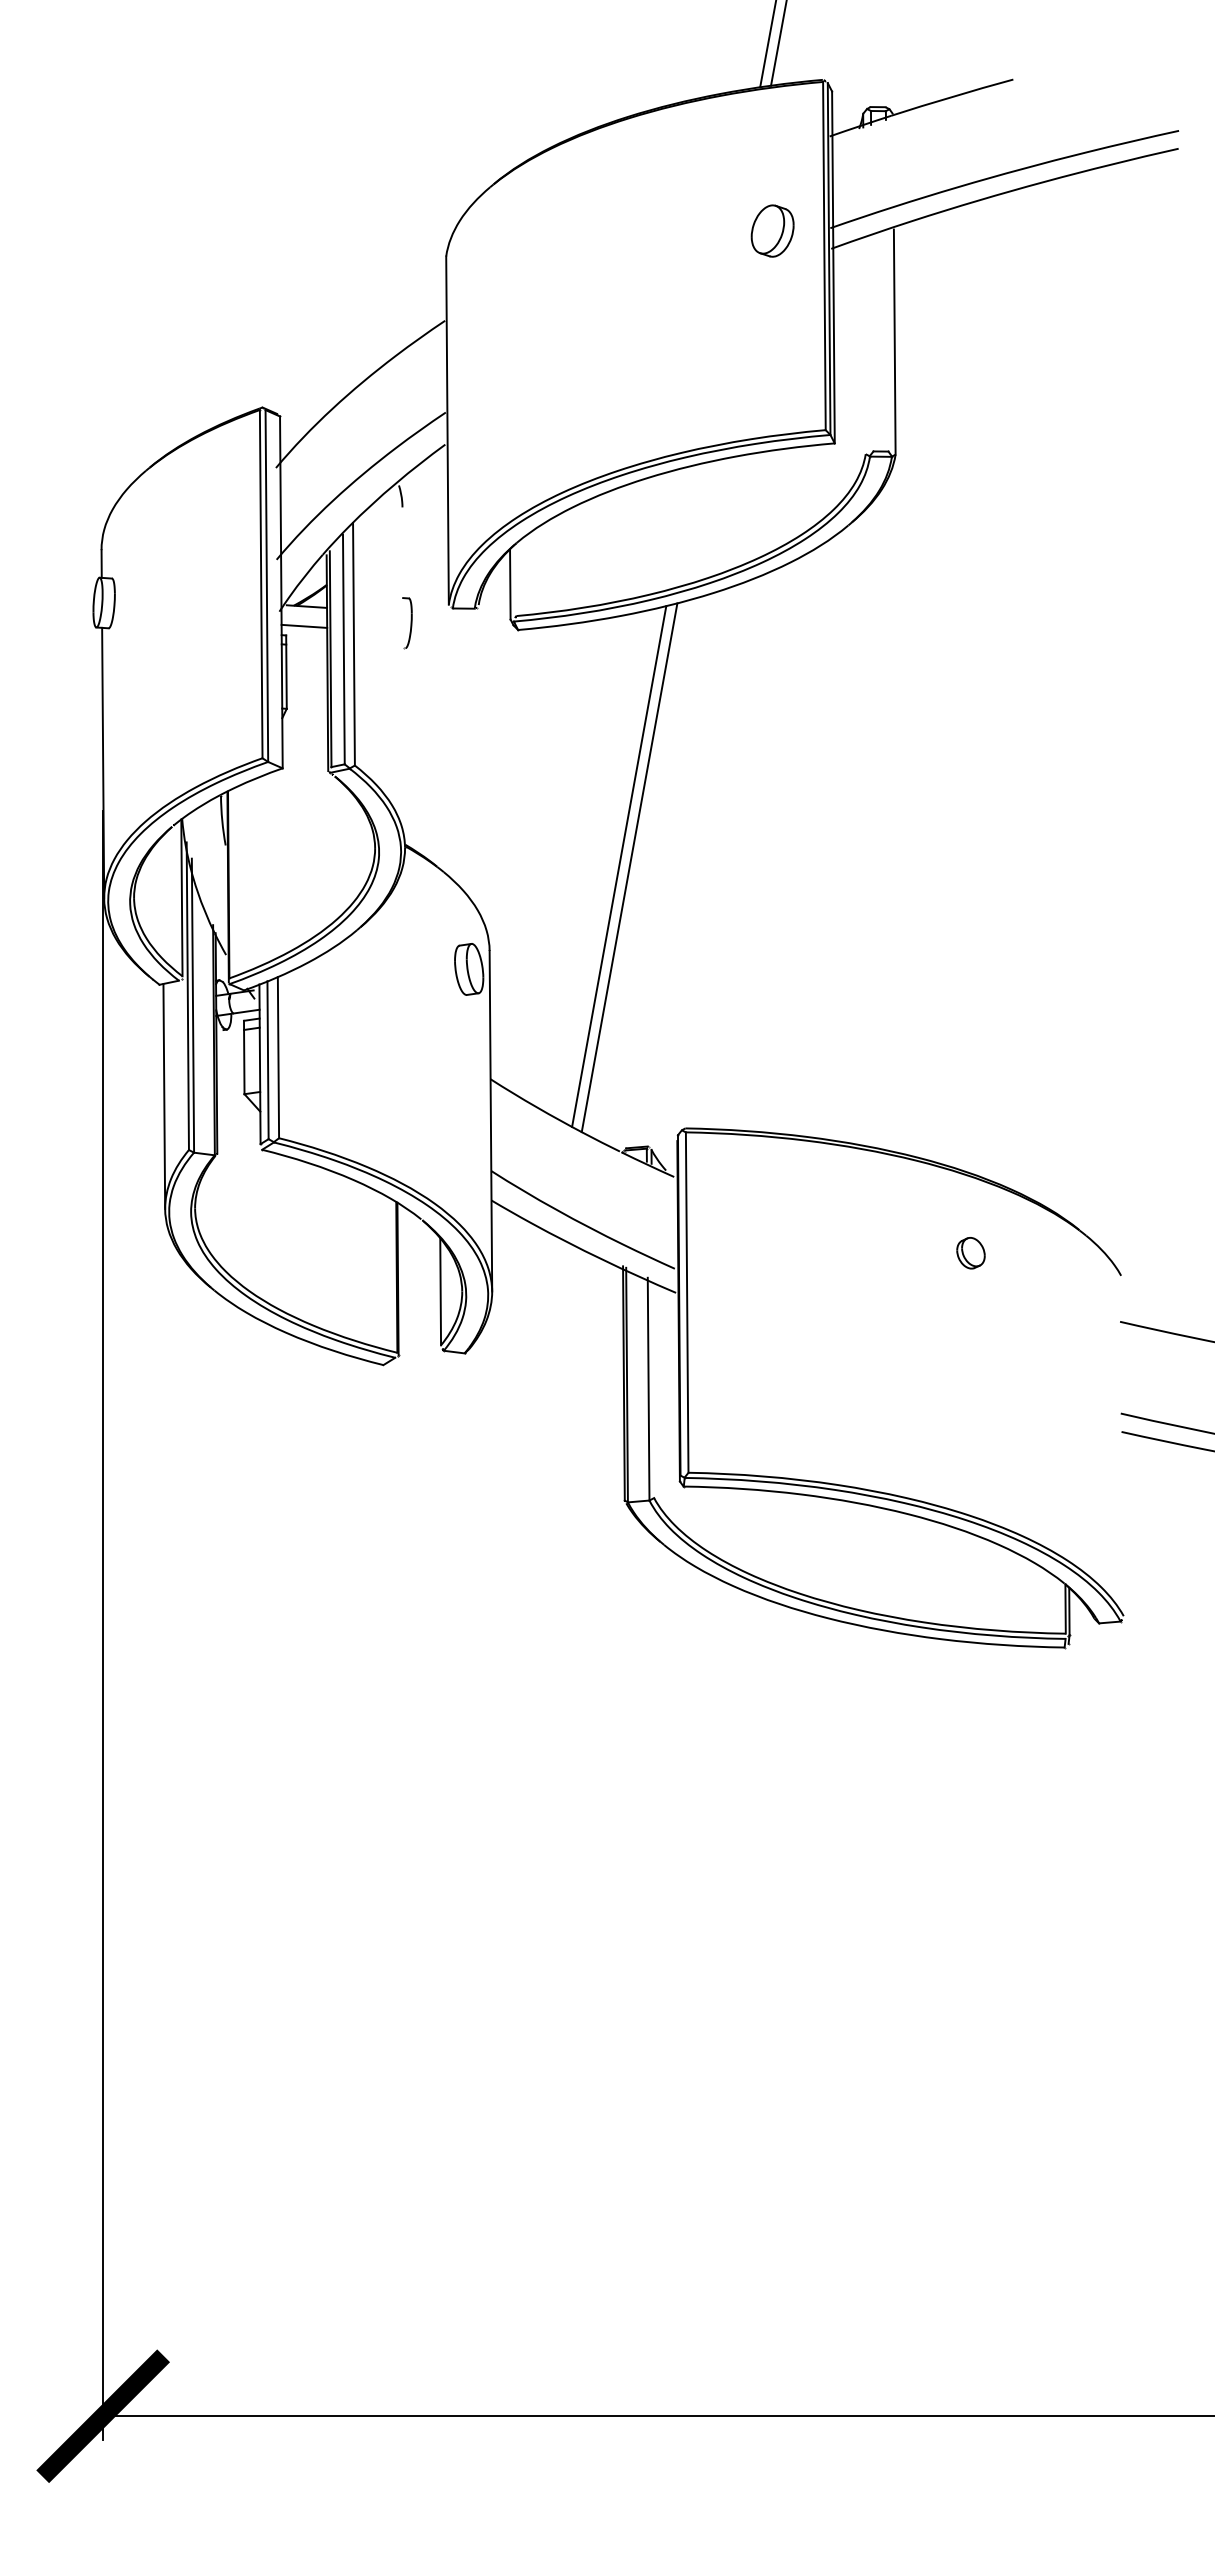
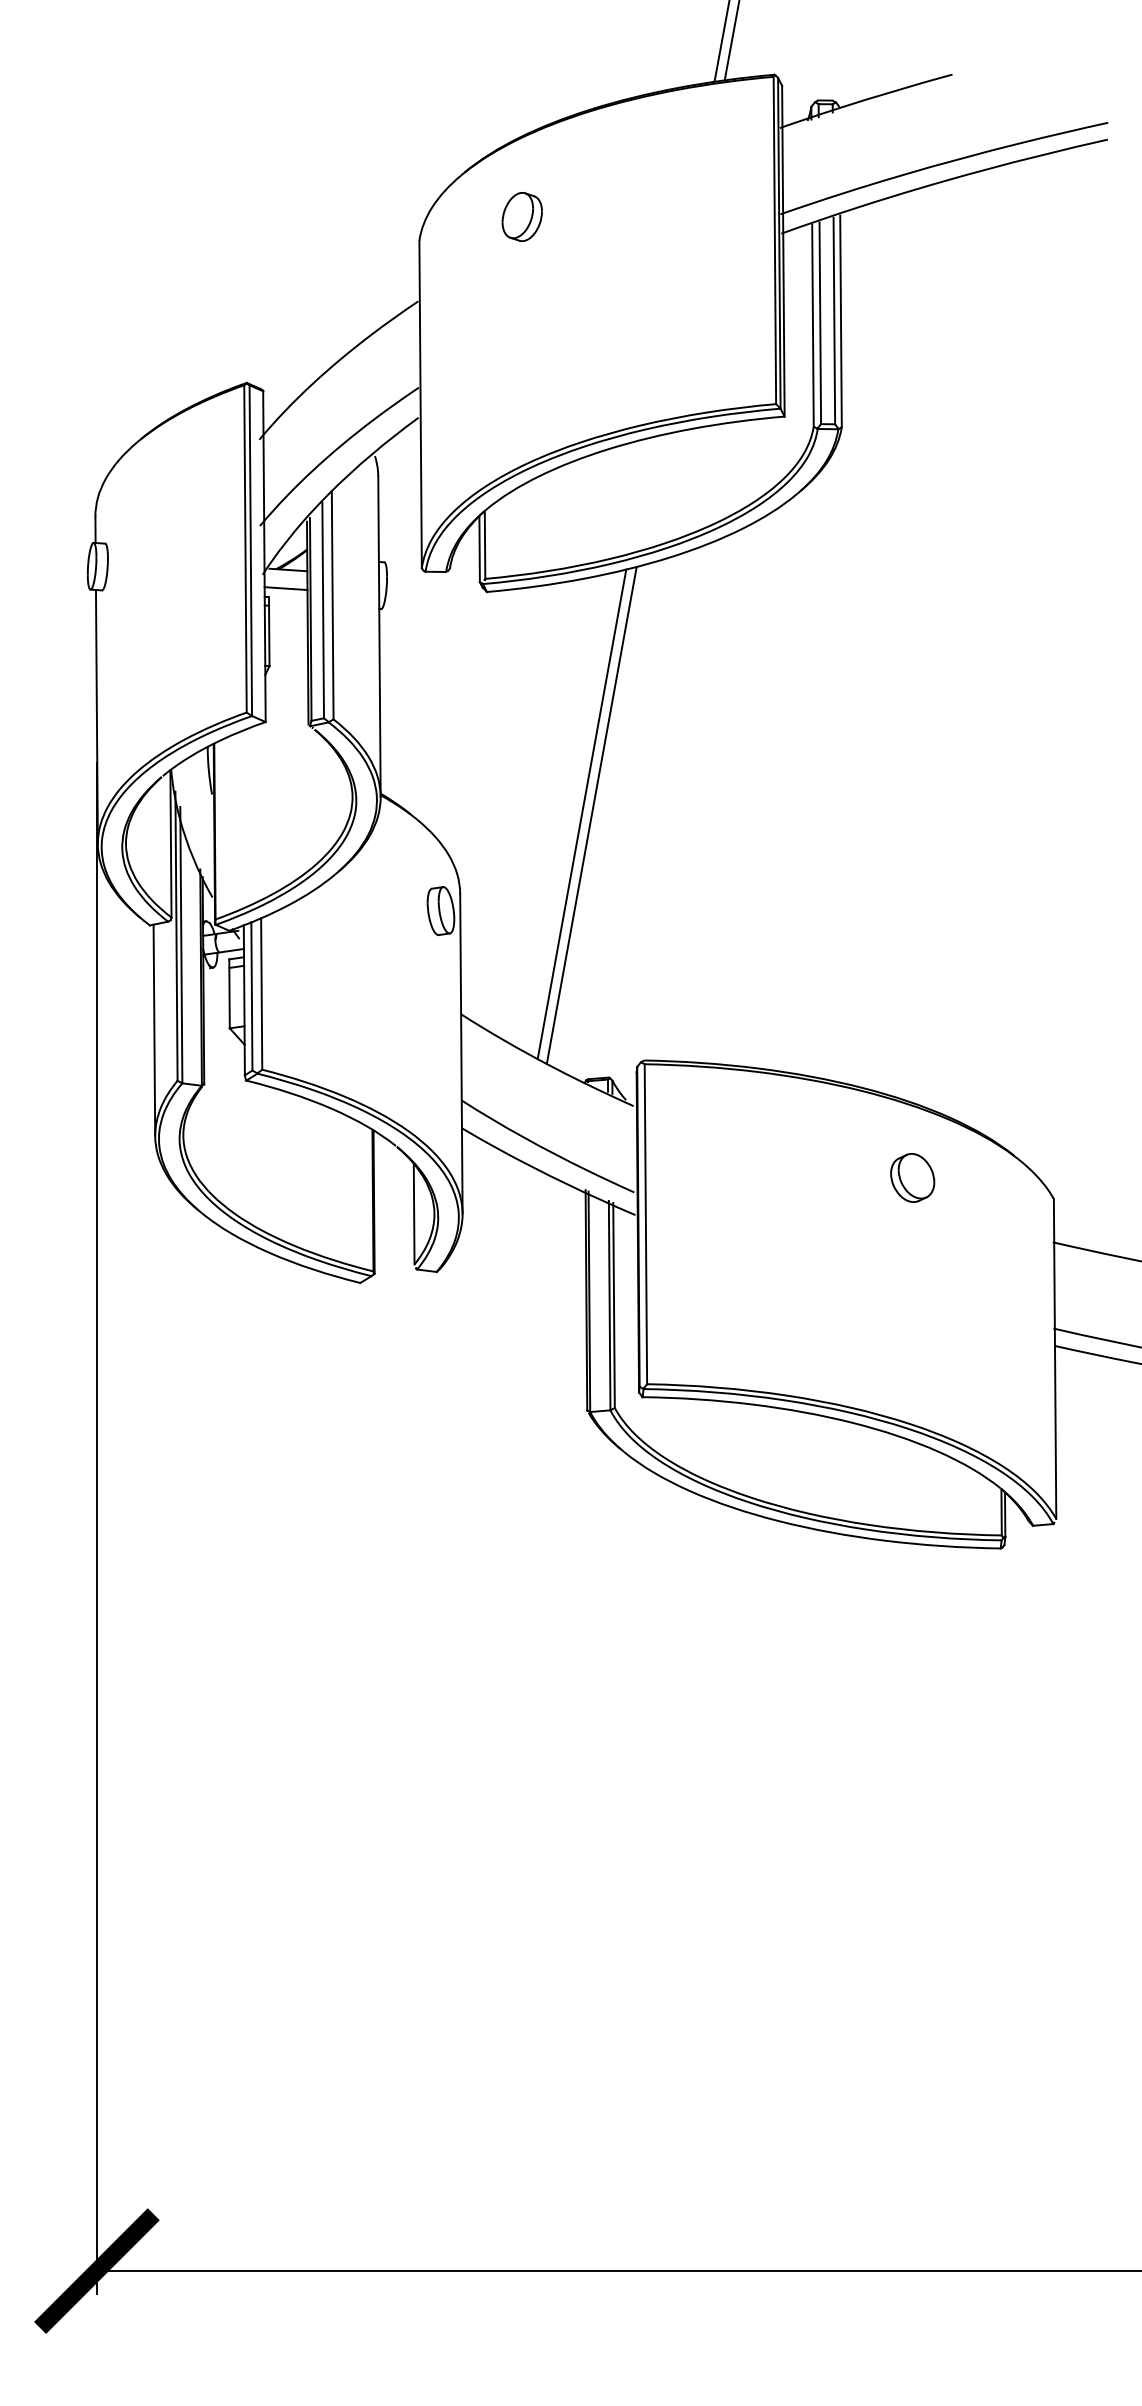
part: (772, 230) -> (522, 216), moved
line: (887, 341) -> (834, 320), added
line: (872, 343) -> (820, 322), added
line: (864, 346) -> (812, 325), added
line: (515, 579) -> (484, 544), added
line: (403, 677) -> (379, 636), added
part: (970, 1252) -> (912, 1177), size x1.67
line: (653, 1388) -> (614, 1304), added
line: (1122, 1445) -> (1055, 1358), added

